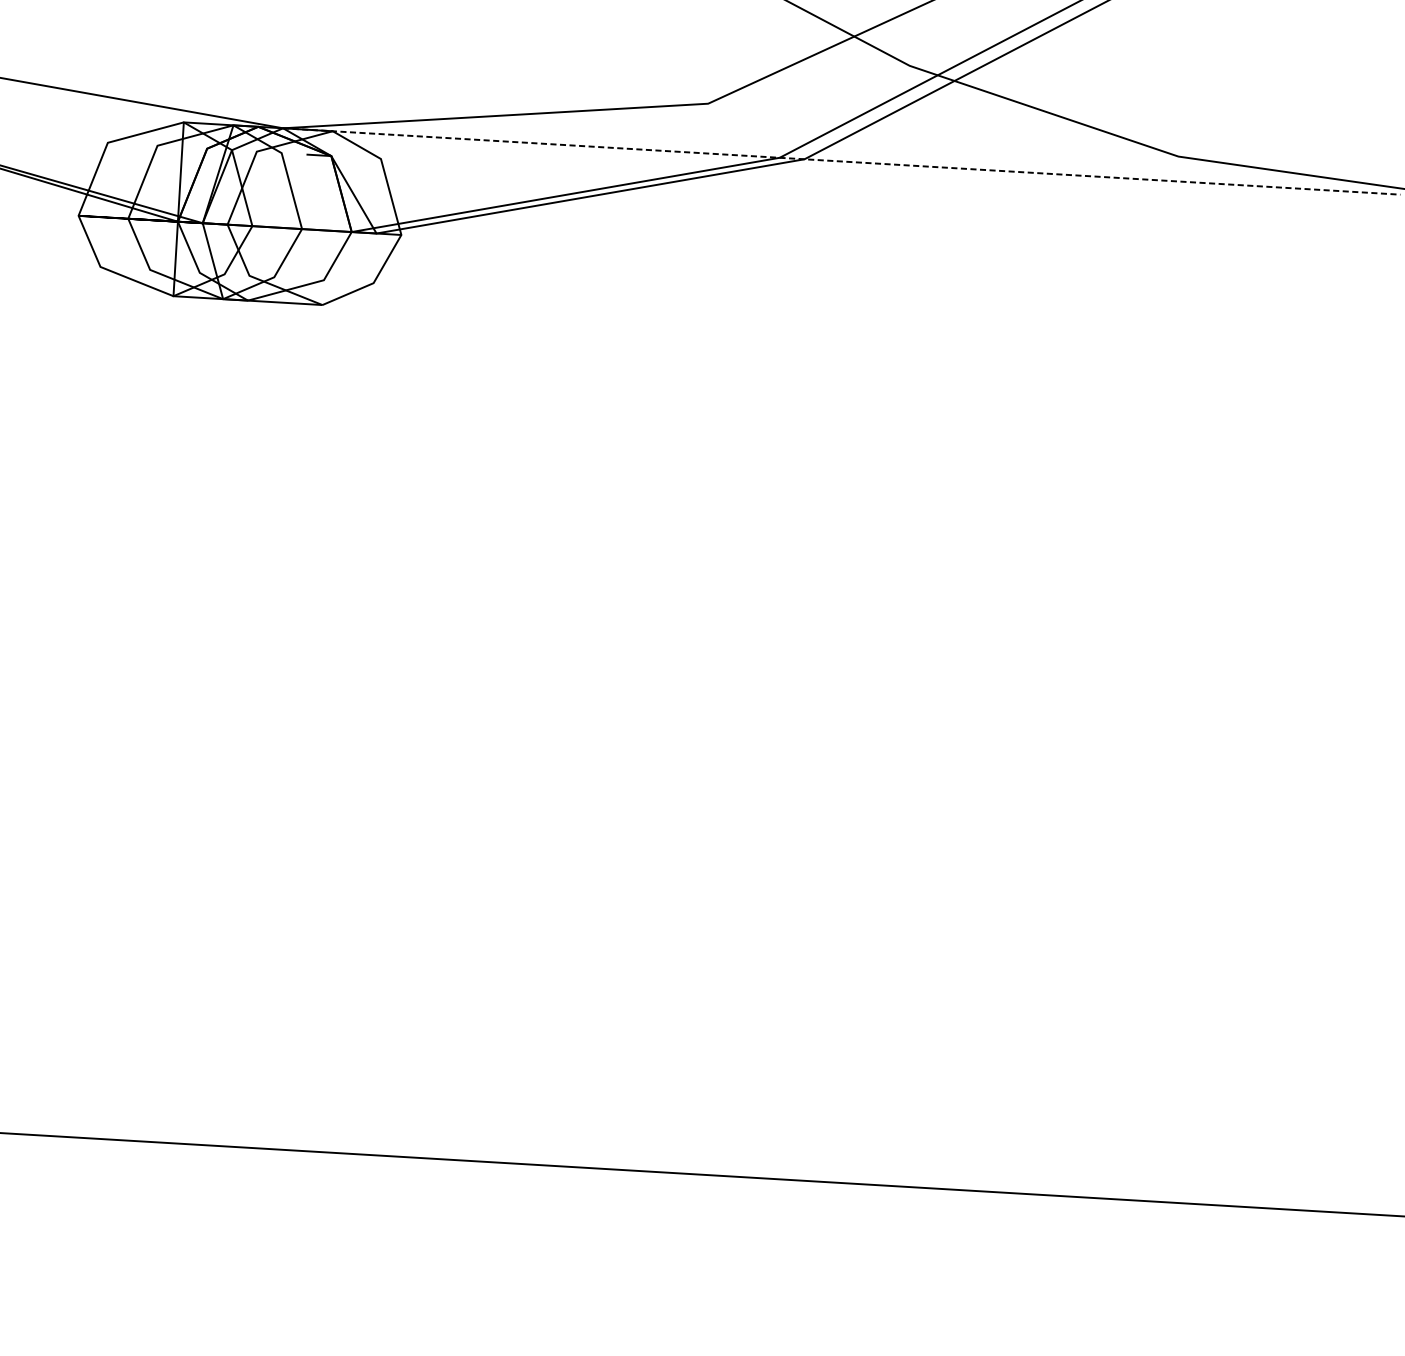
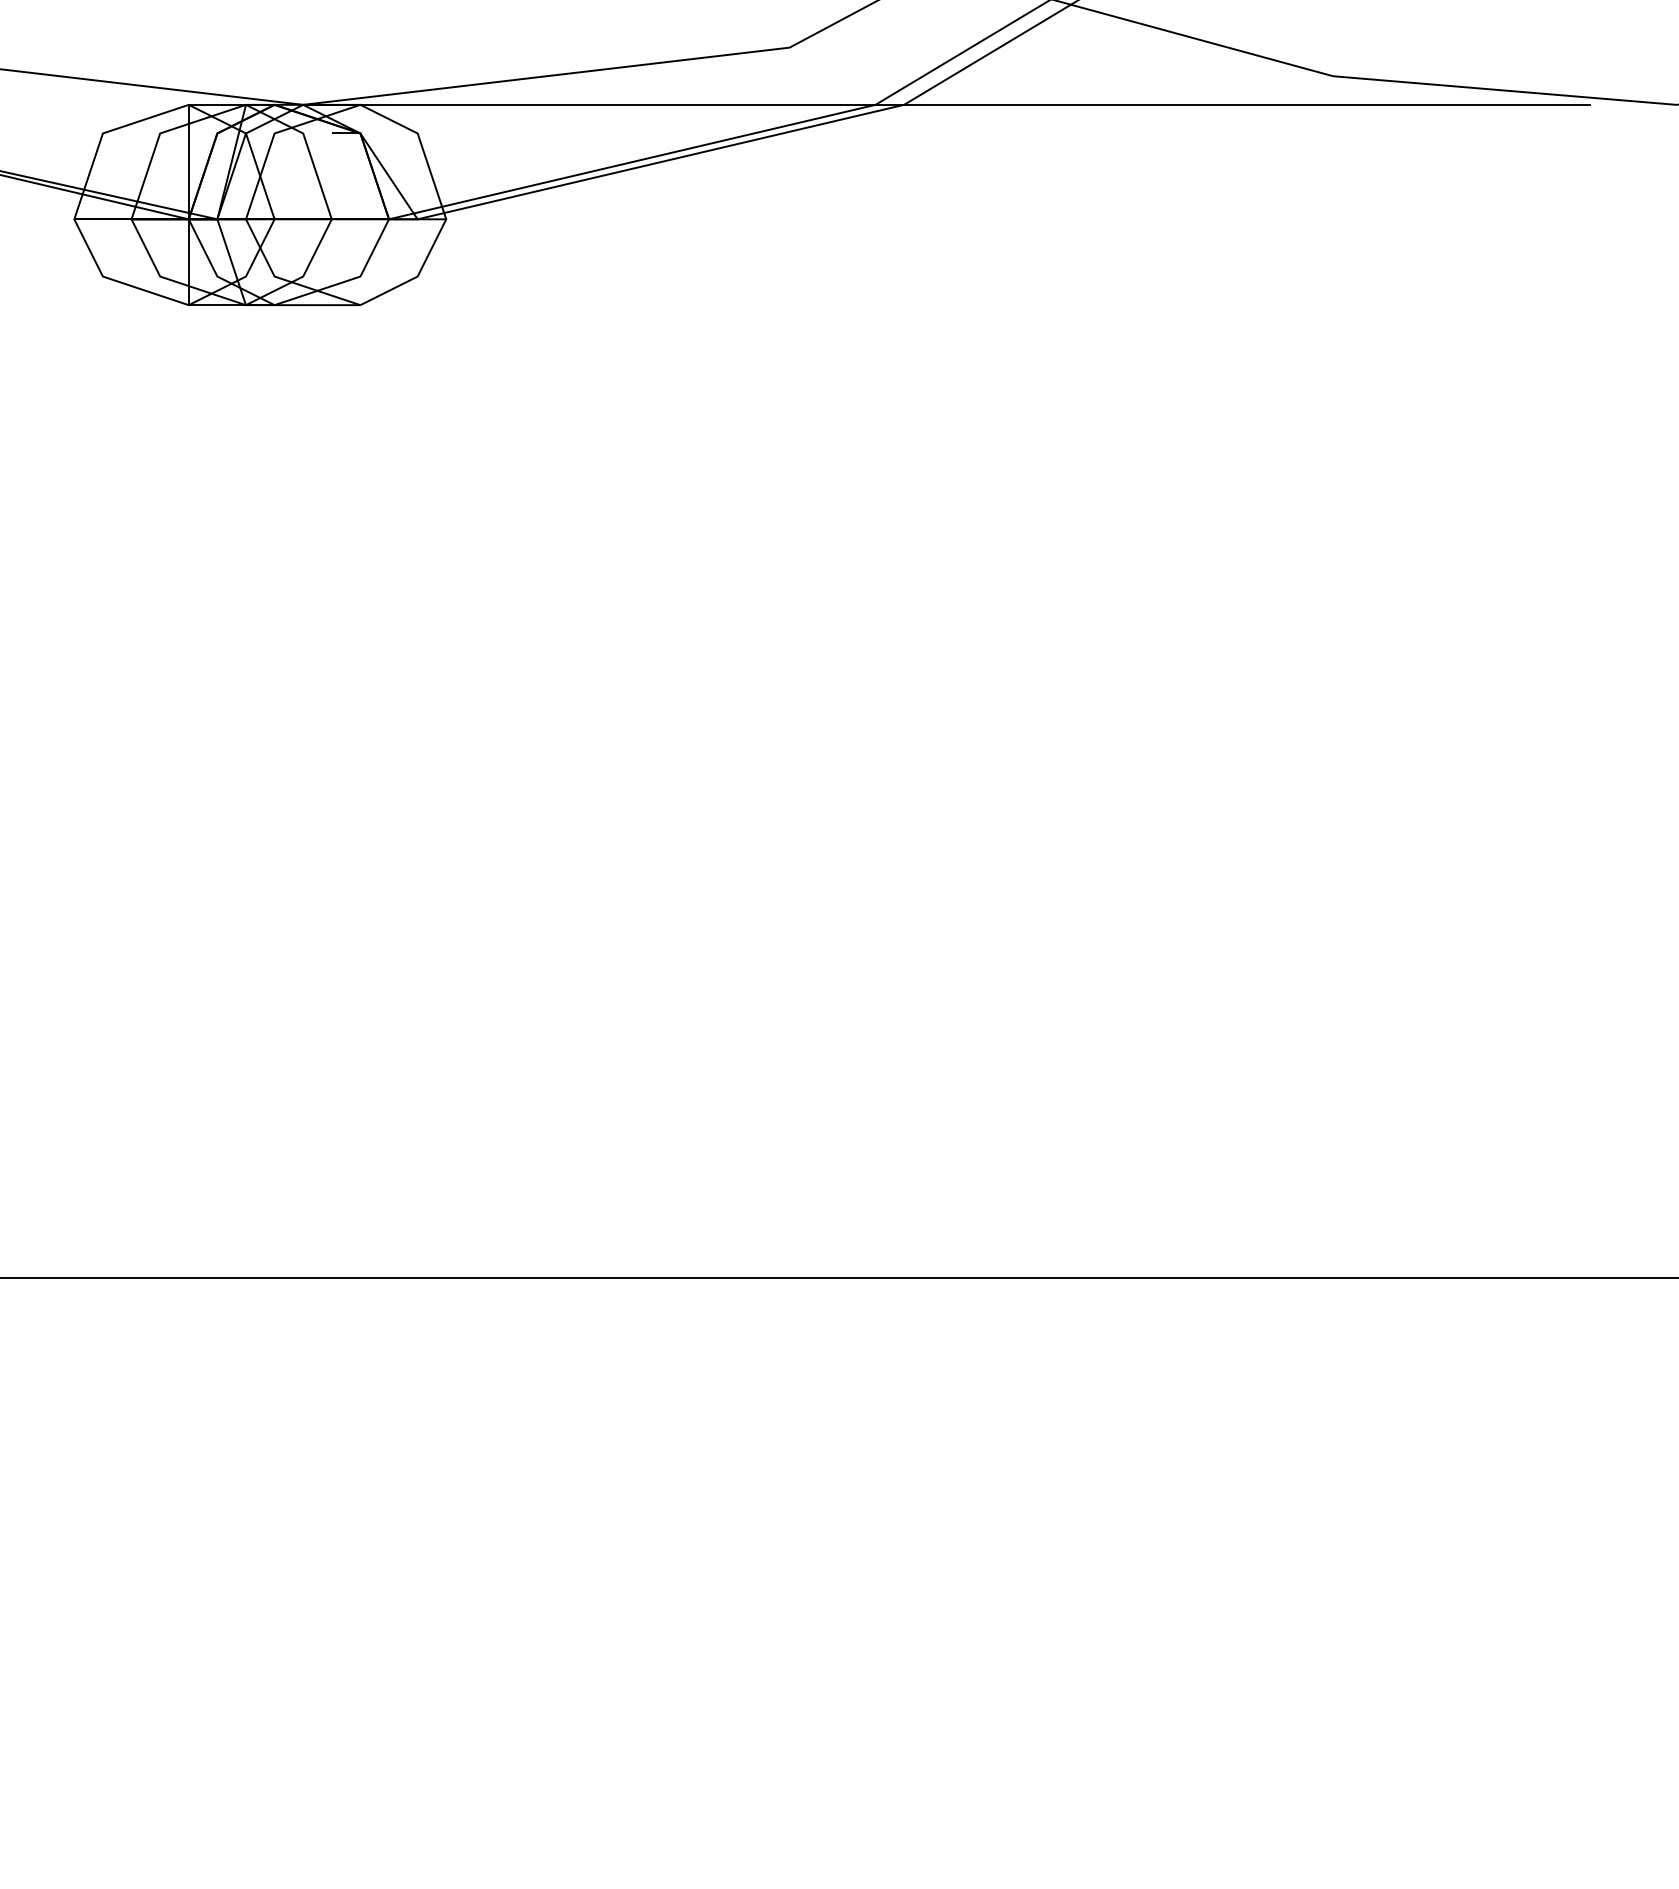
line: (841, 161) -> (946, 104), dashed -> solid

